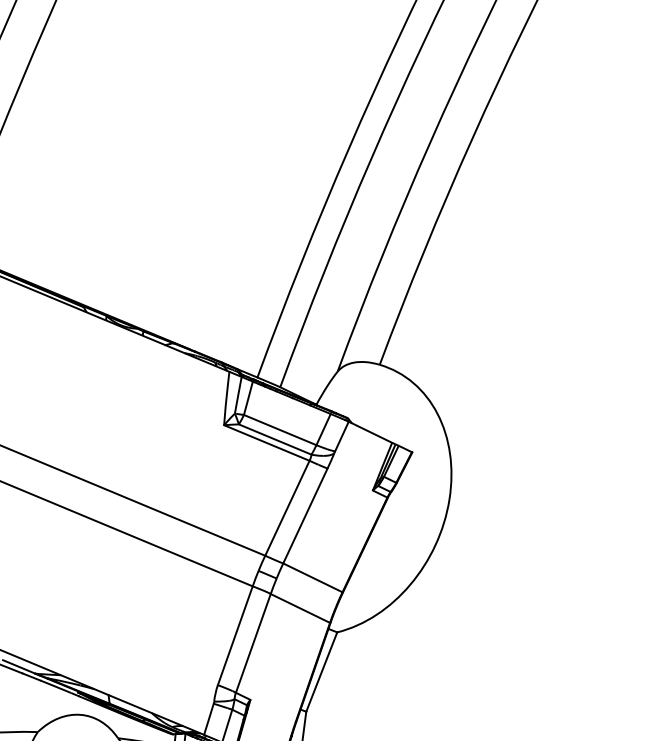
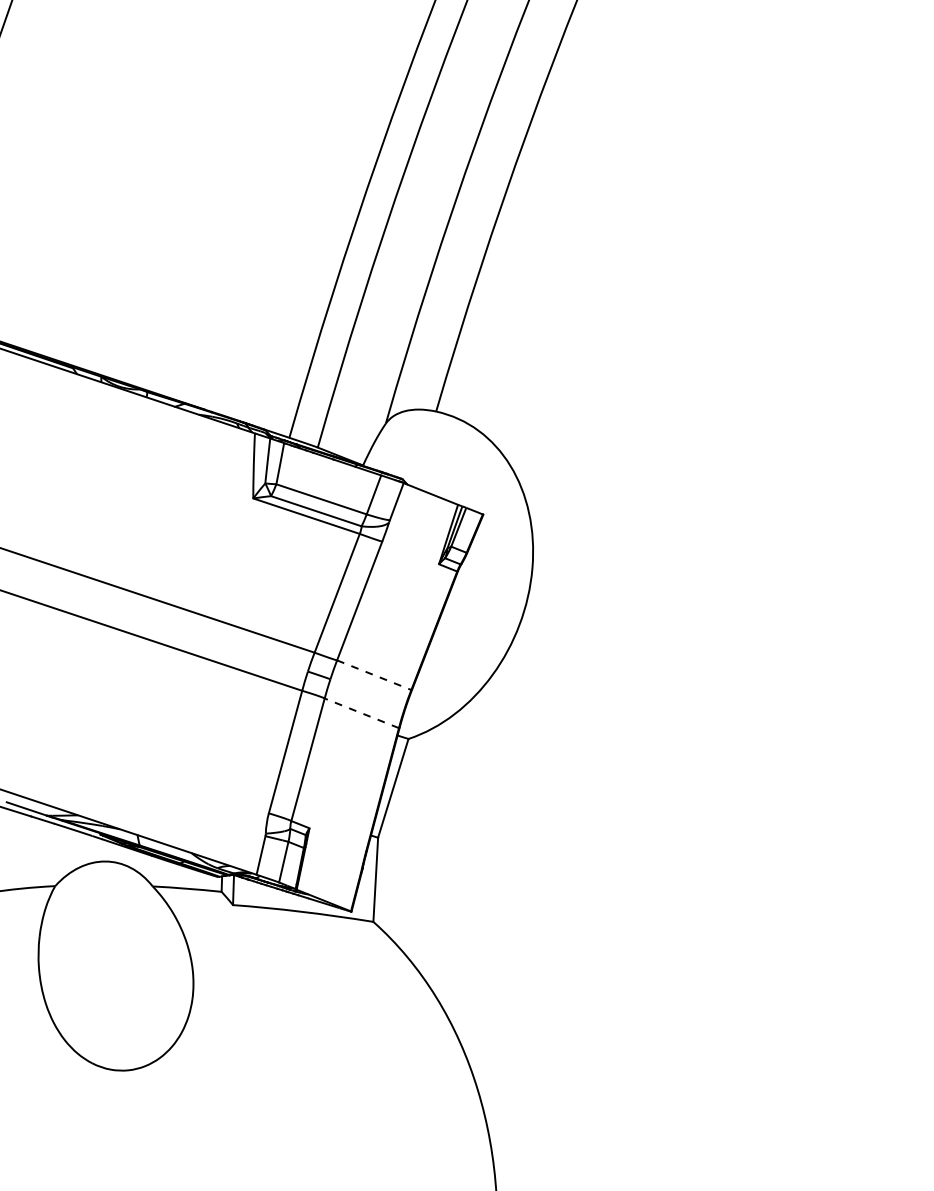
line: (313, 578) -> (374, 675), solid -> dashed
line: (300, 608) -> (361, 713), solid -> dashed

